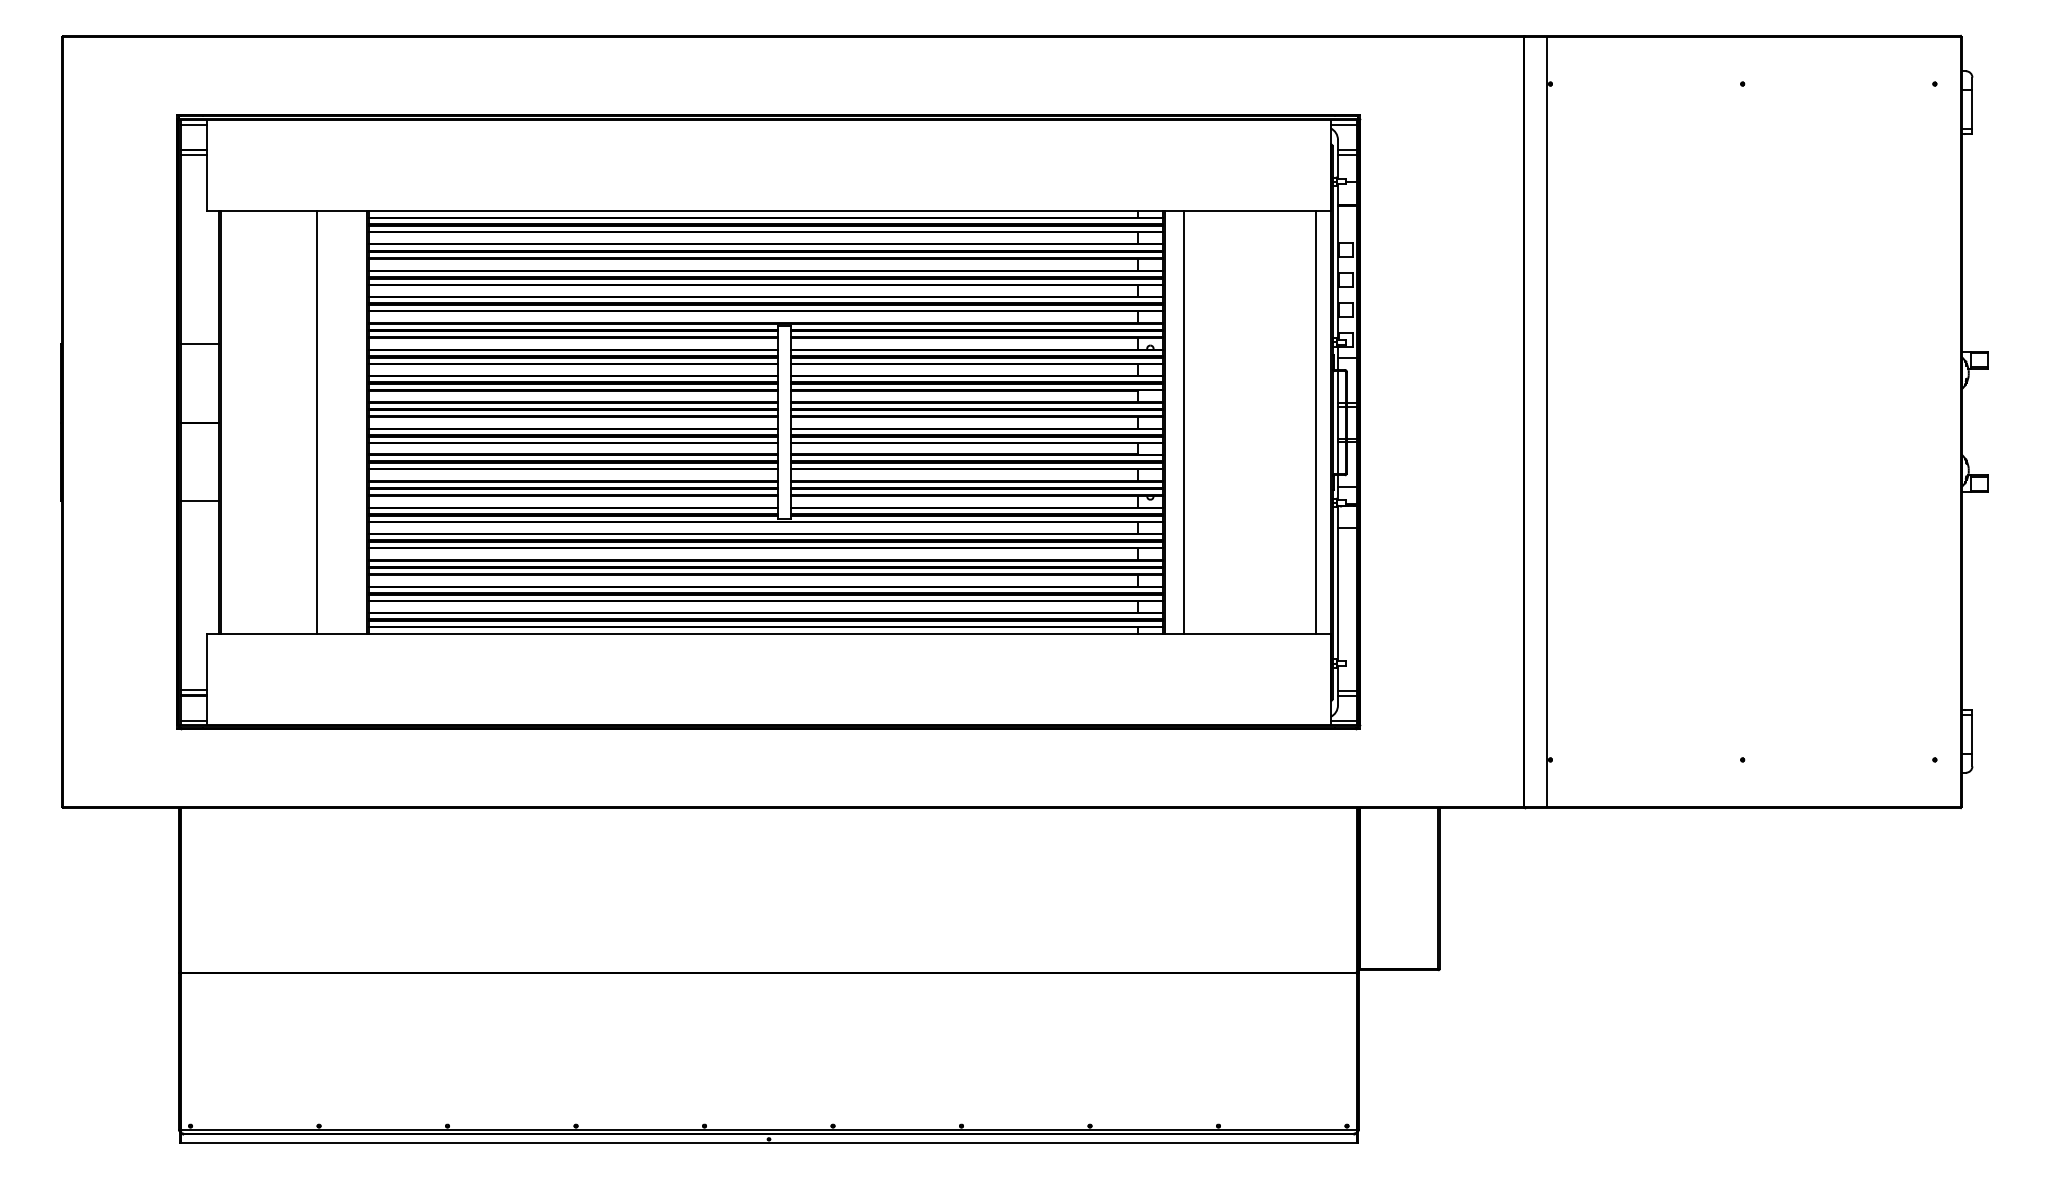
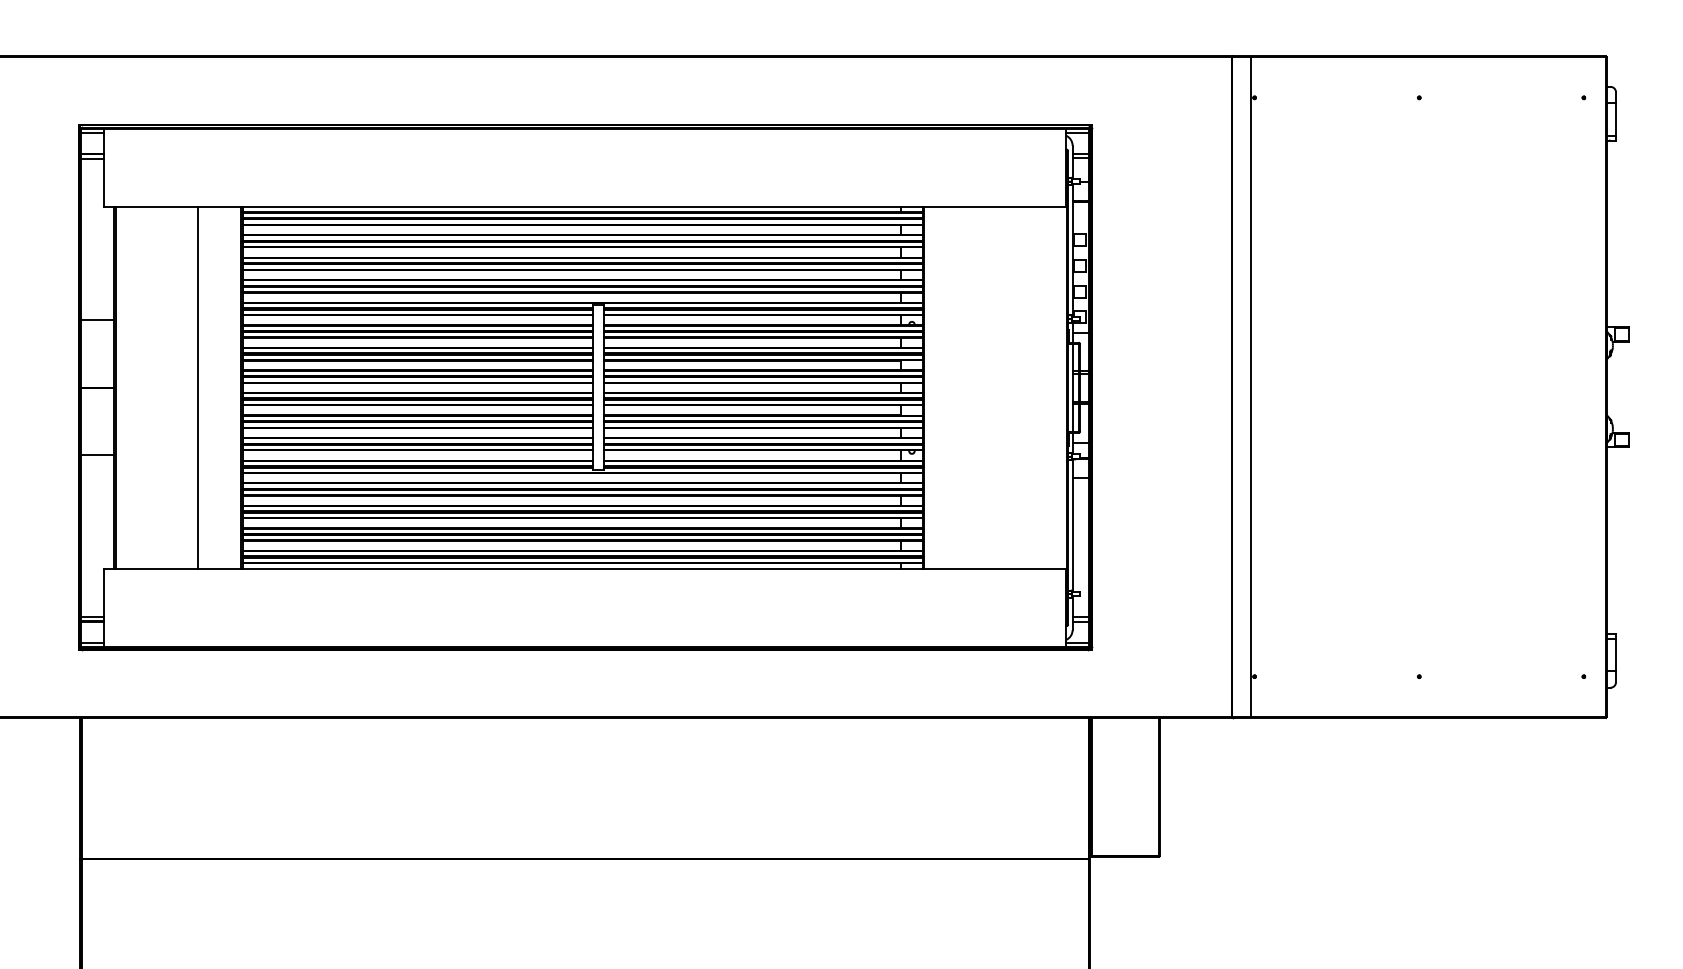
line: (1183, 422) -> (940, 387), removed
line: (1315, 422) -> (1053, 387), removed

